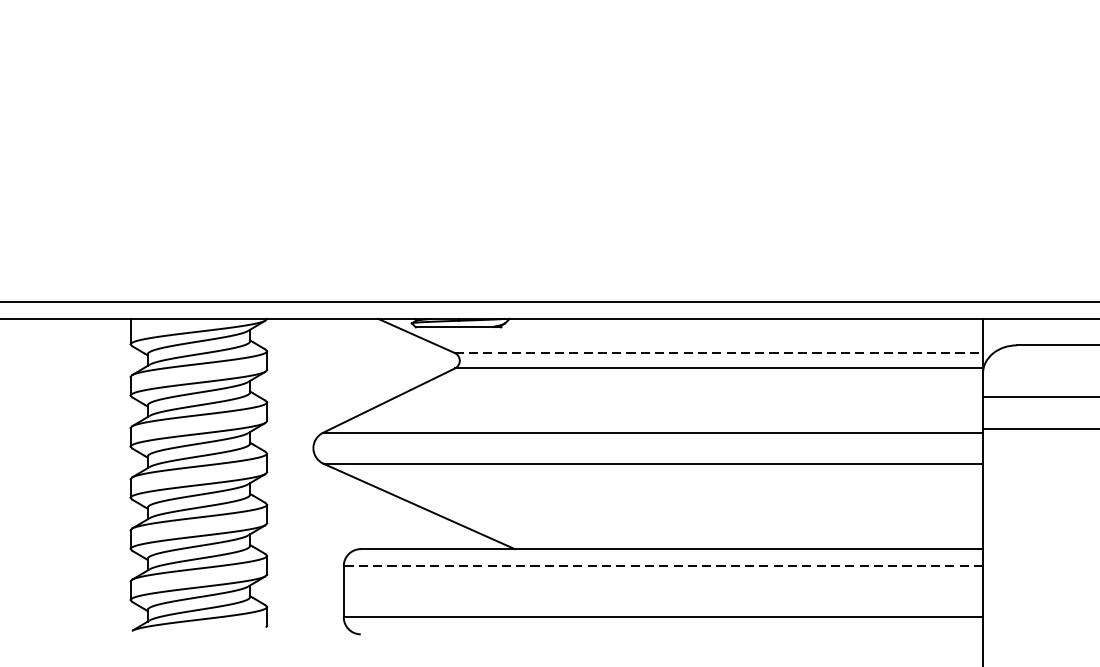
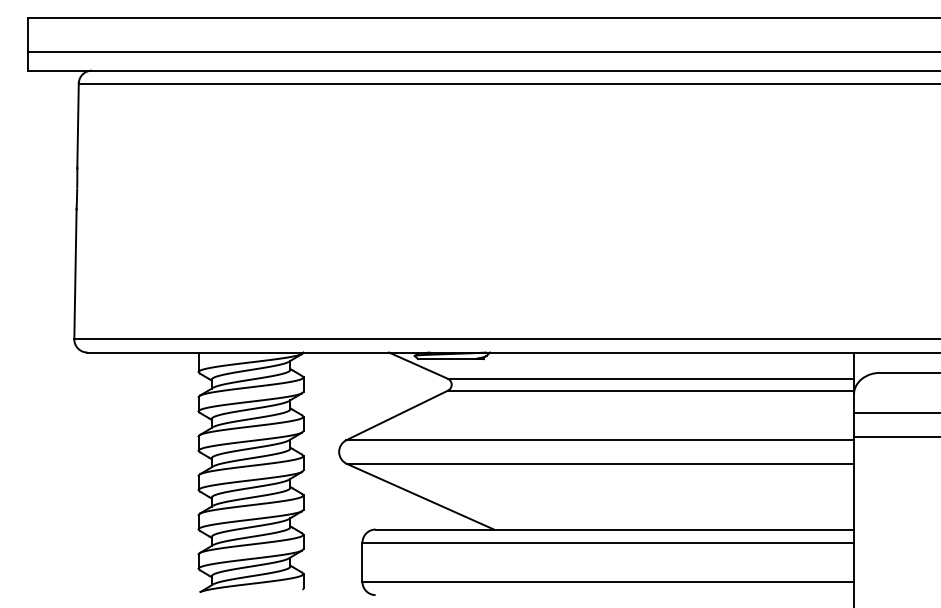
line: (719, 352) -> (651, 378), dashed -> solid
line: (663, 565) -> (608, 542), dashed -> solid

